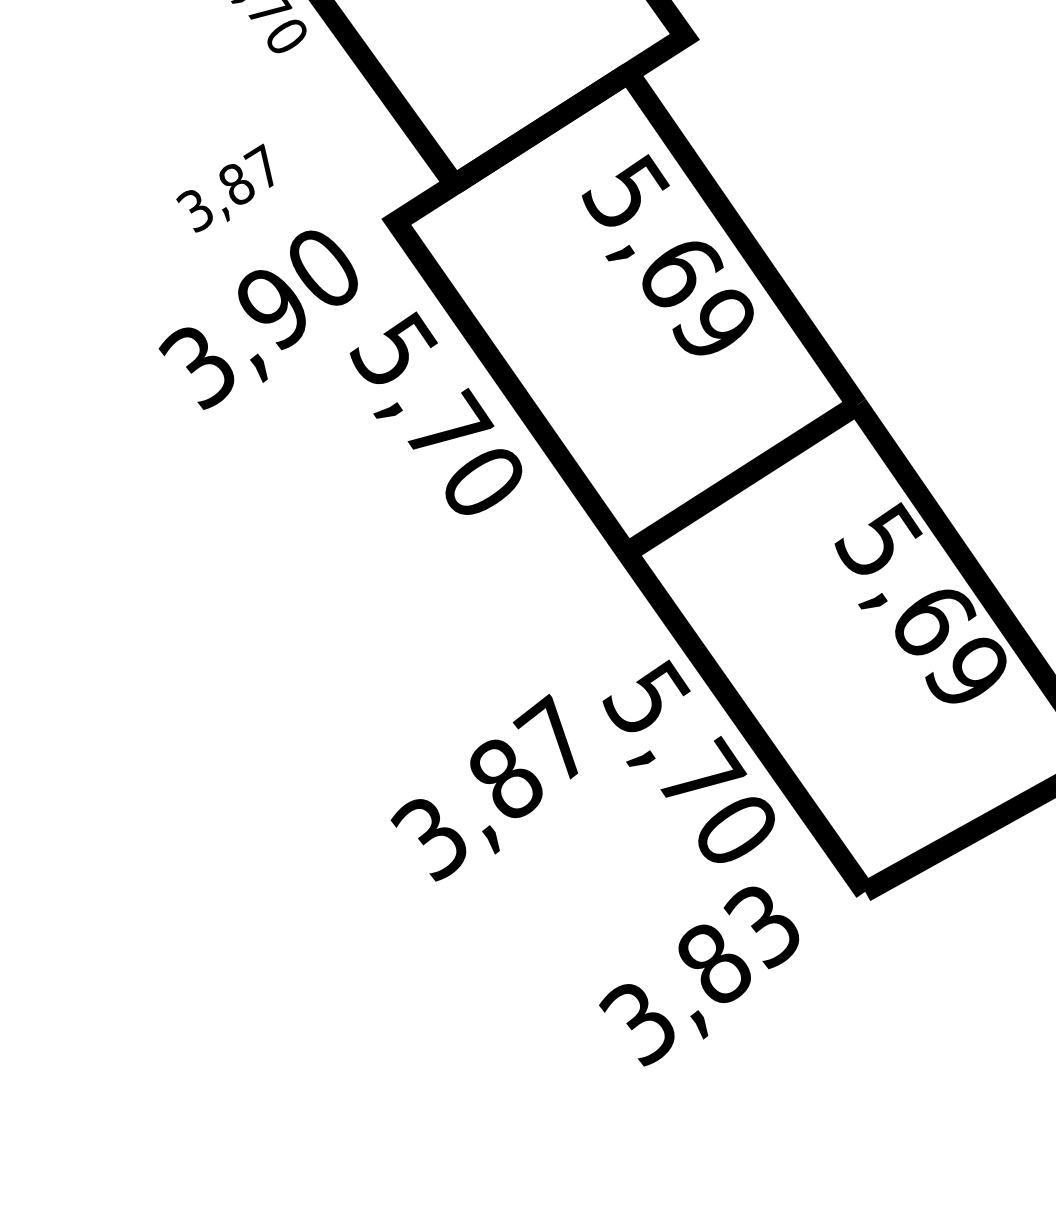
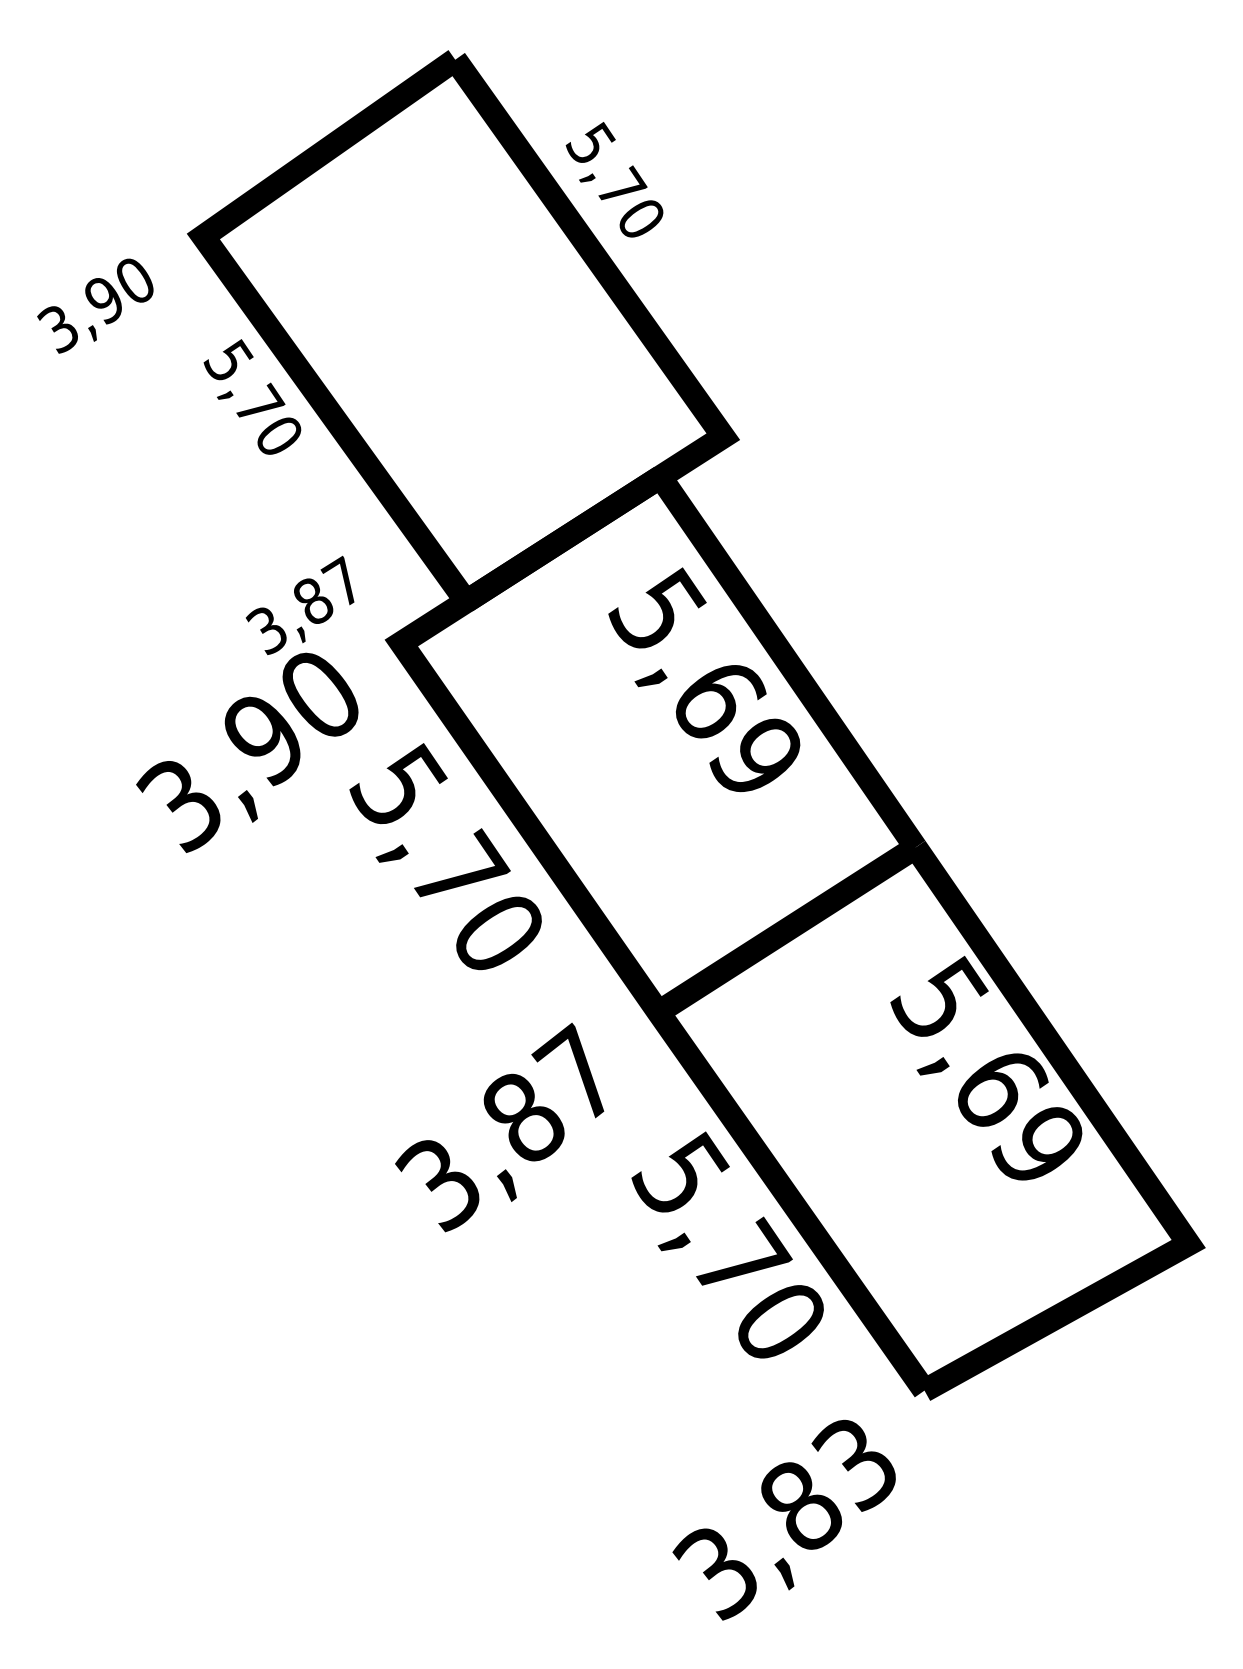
text: (225, 187) -> (300, 604), moved
text: (484, 787) -> (499, 1127), moved
text: (698, 975) -> (783, 1519), moved

